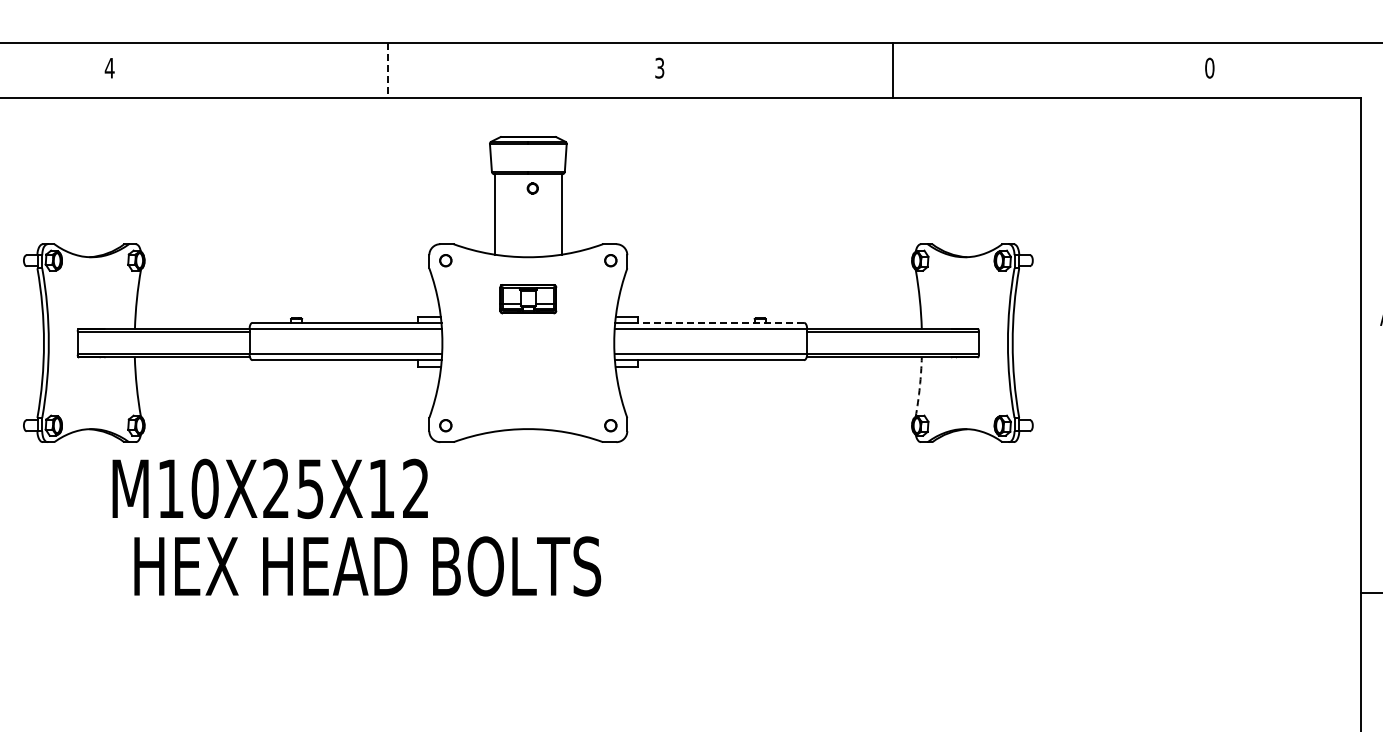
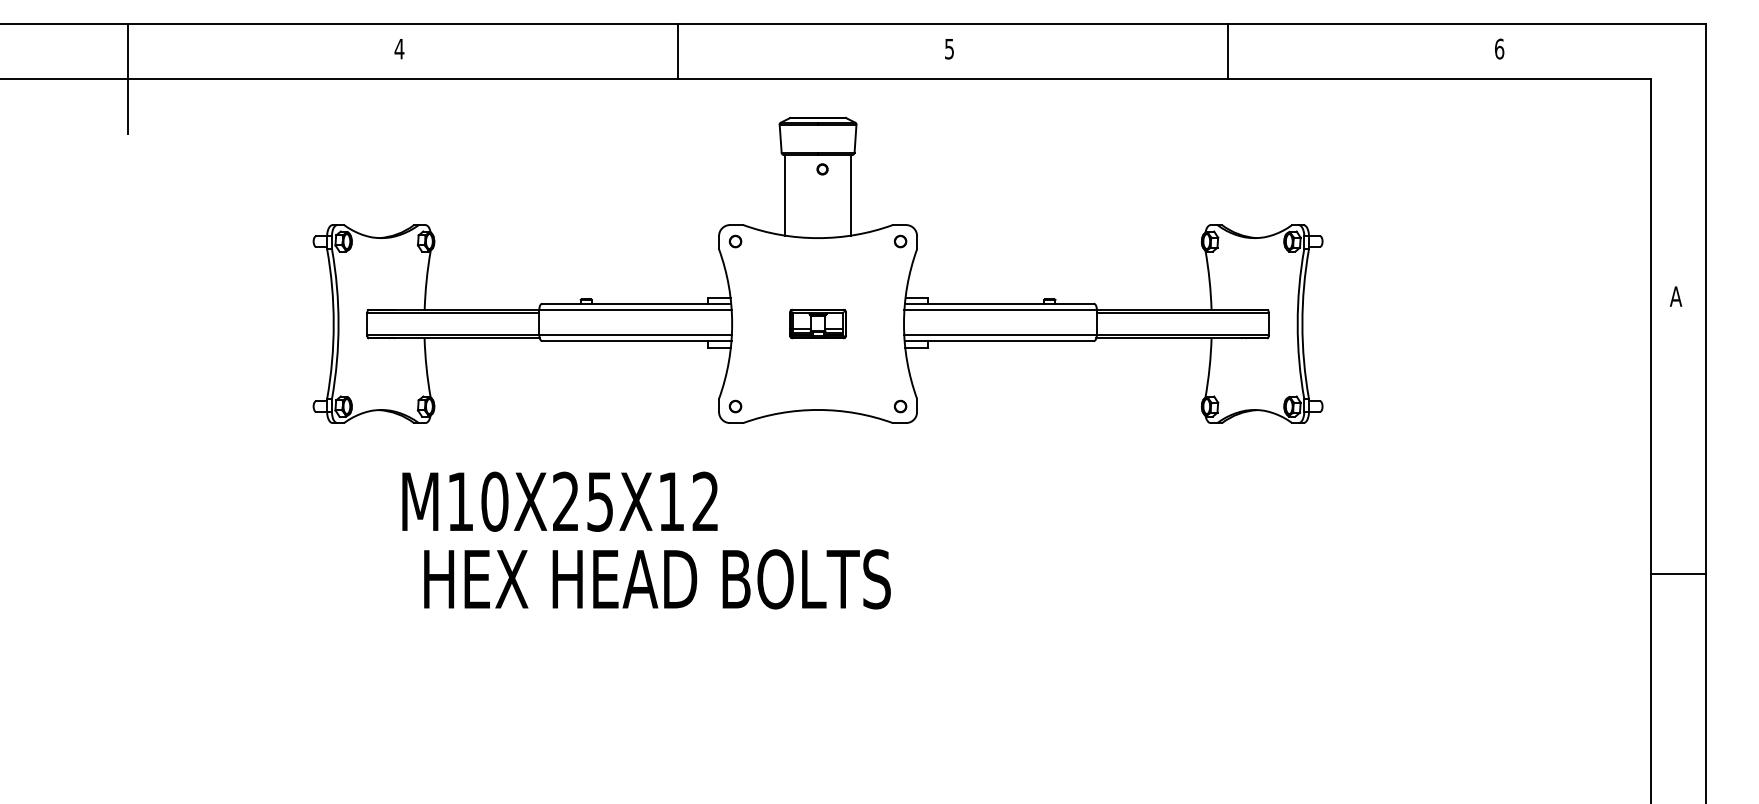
text: (659, 67) -> (949, 48), 3 -> 5
text: (1209, 67) -> (1499, 48), 0 -> 6
line: (387, 70) -> (677, 51), dashed -> solid
line: (892, 70) -> (1227, 51), moved
part: (527, 298) -> (817, 323), moved
line: (720, 322) -> (1010, 303), dashed -> solid
arc: (919, 386) -> (1209, 367), dashed -> solid
text: (356, 527) -> (646, 540), moved

